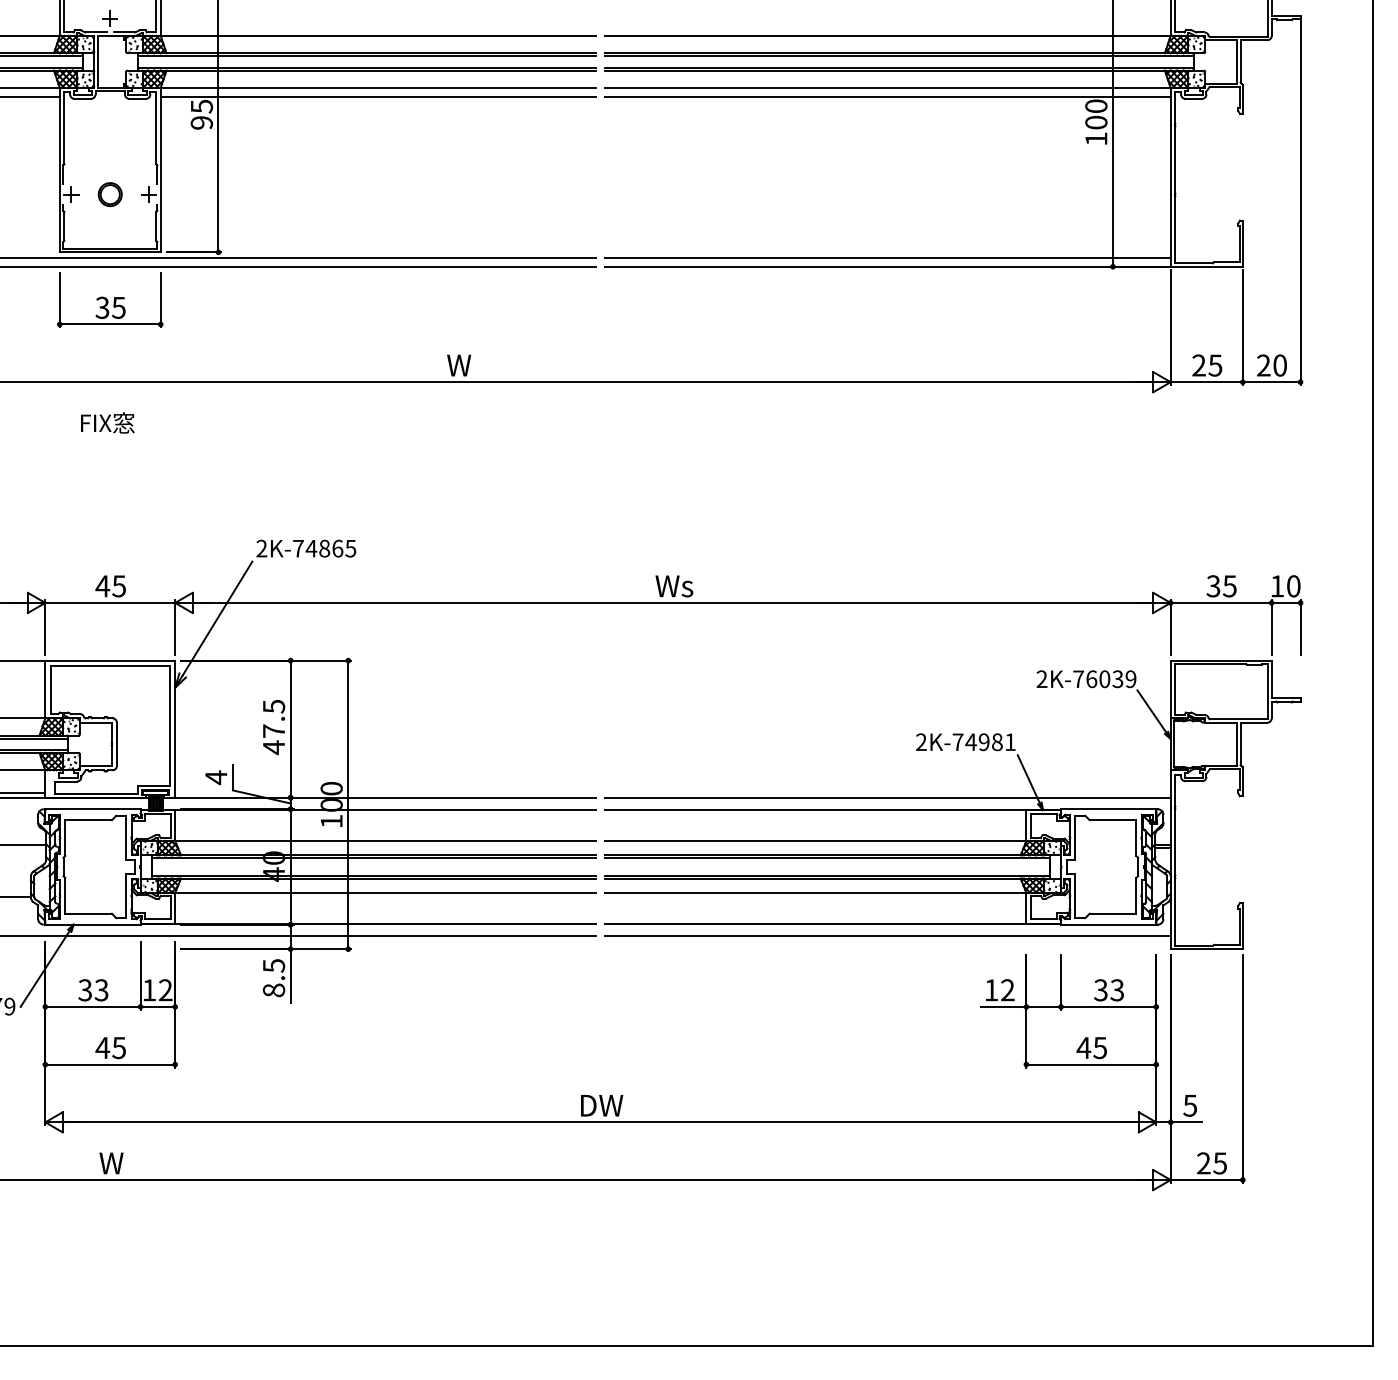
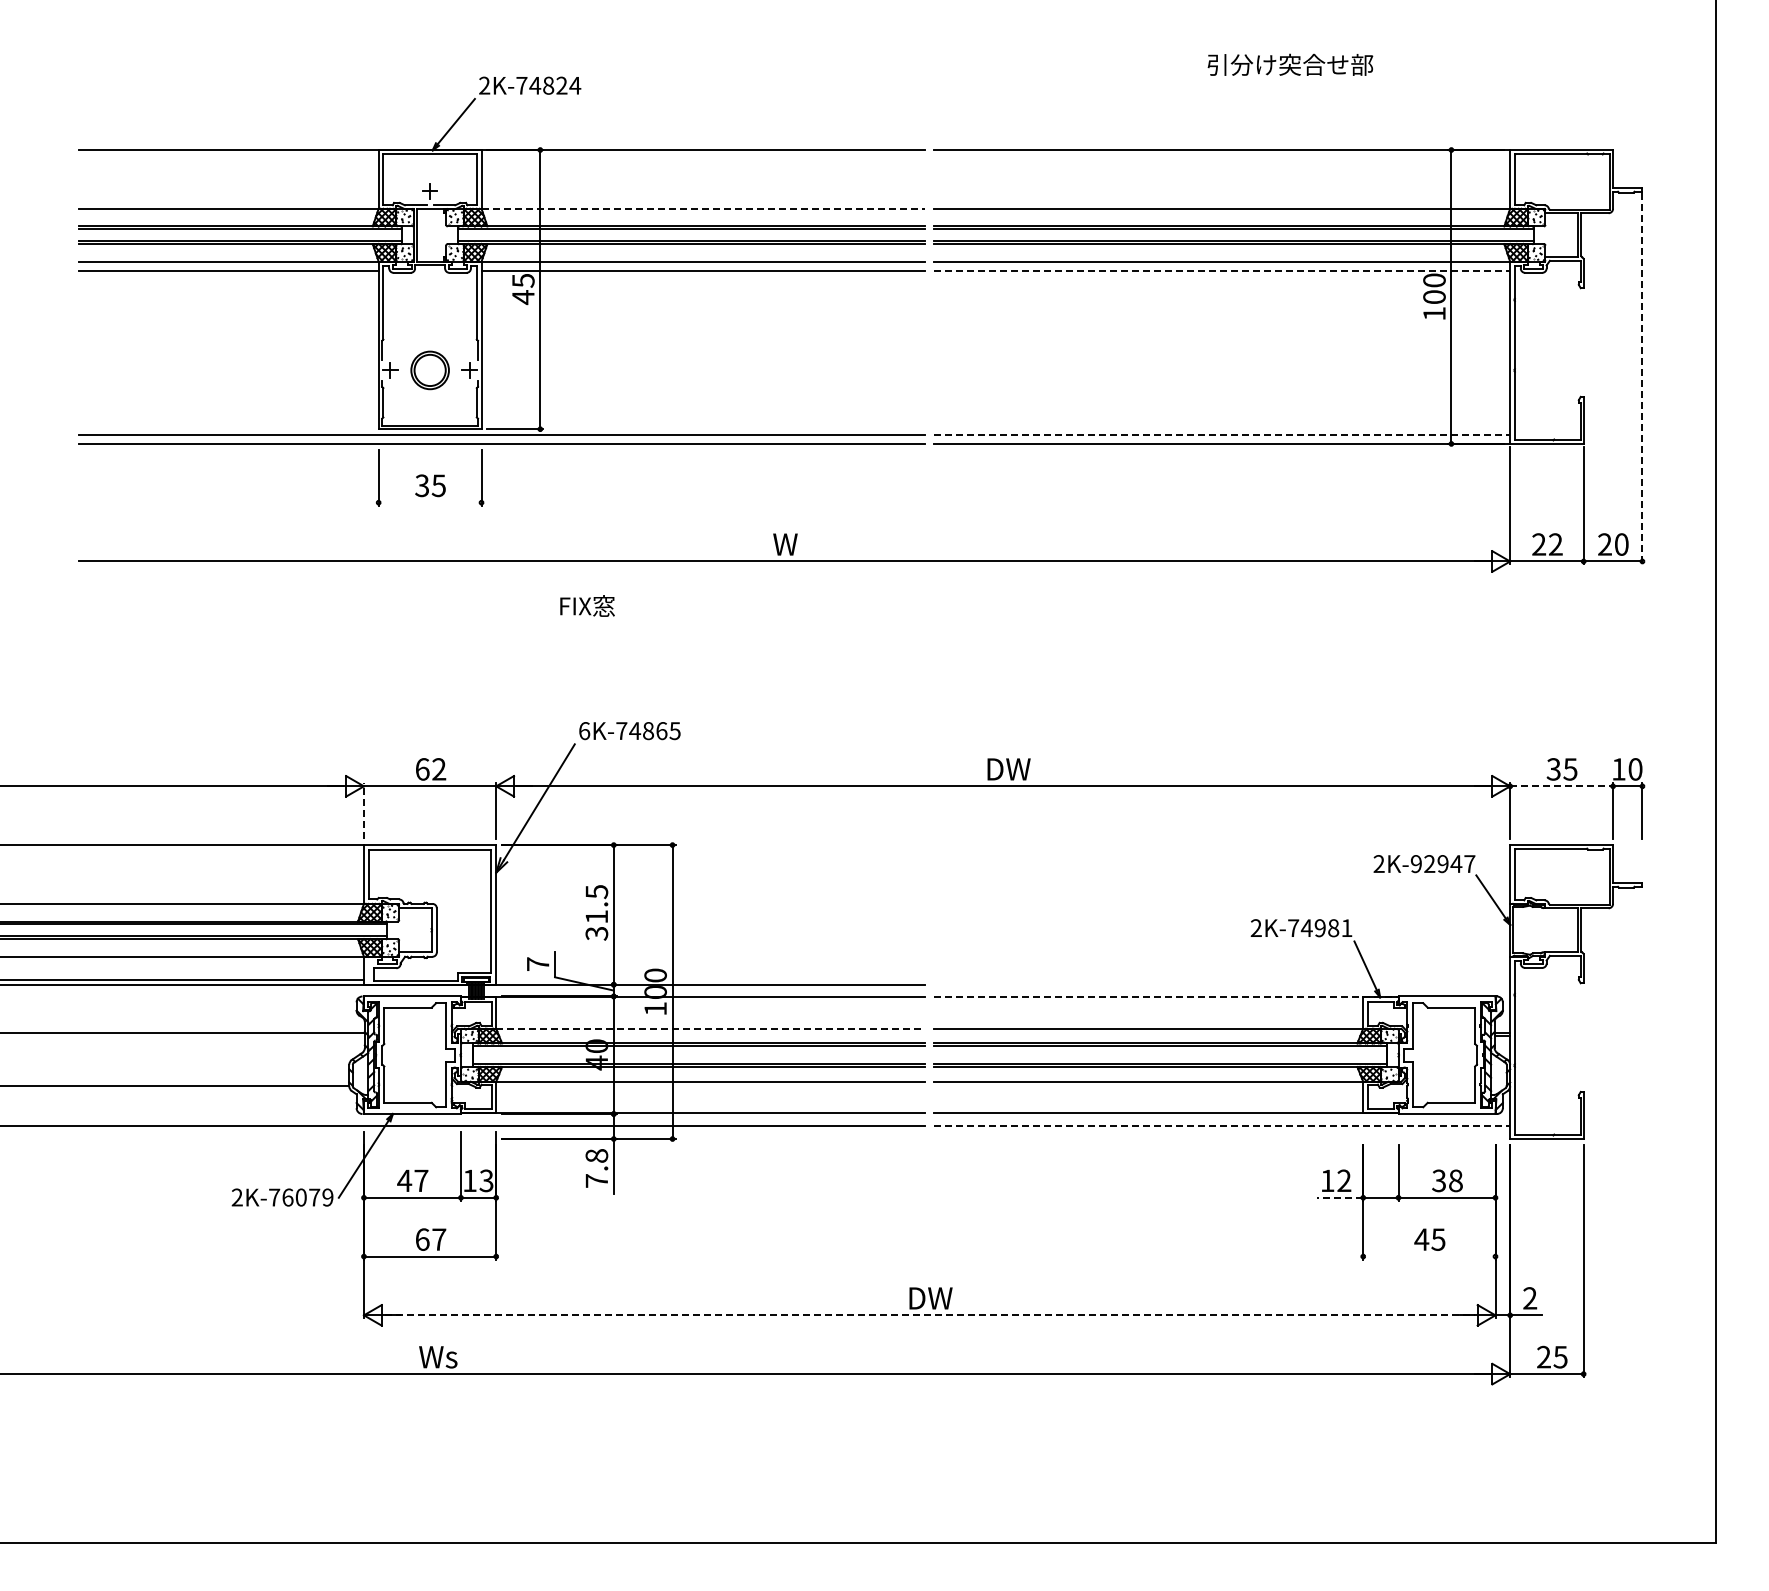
line: (378, 35) -> (703, 208), solid -> dashed
line: (888, 96) -> (1222, 270), solid -> dashed
text: (201, 123) -> (523, 297), 95 -> 45
part: (109, 194) -> (429, 370), size x1.6
line: (1300, 202) -> (1642, 378), solid -> dashed
line: (888, 258) -> (1222, 435), solid -> dashed
line: (109, 324) -> (429, 502), removed
text: (1215, 365) -> (1555, 544), 25 -> 22
text: (107, 422) -> (587, 605), moved
text: (261, 549) -> (584, 731), 2K-74865 -> 6K-74865
text: (110, 586) -> (430, 769), 45 -> 62
text: (677, 586) -> (1007, 769), Ws -> DW
line: (1222, 603) -> (1562, 786), solid -> dashed
line: (44, 627) -> (363, 811), solid -> dashed
text: (1104, 679) -> (1442, 864), 2K-76039 -> 2K-92947
text: (273, 739) -> (596, 925), 47.5 -> 31.5
text: (216, 776) -> (538, 963), 4 -> 7
line: (888, 797) -> (1222, 984), removed
line: (833, 810) -> (1166, 997), solid -> dashed
line: (385, 840) -> (710, 1028), solid -> dashed
line: (888, 935) -> (1222, 1125), solid -> dashed
text: (273, 978) -> (596, 1168), 8.5 -> 7.8
text: (92, 989) -> (412, 1180), 33 -> 47
text: (1117, 989) -> (1455, 1180), 33 -> 38
text: (165, 990) -> (486, 1181), 12 -> 13
line: (1003, 1006) -> (1339, 1197), solid -> dashed
text: (110, 1047) -> (430, 1239), 45 -> 67
line: (1091, 1064) -> (1429, 1256), removed
text: (1190, 1105) -> (1530, 1298), 5 -> 2
line: (601, 1122) -> (930, 1315), solid -> dashed
text: (131, 1165) -> (451, 1359), W -> Ws

